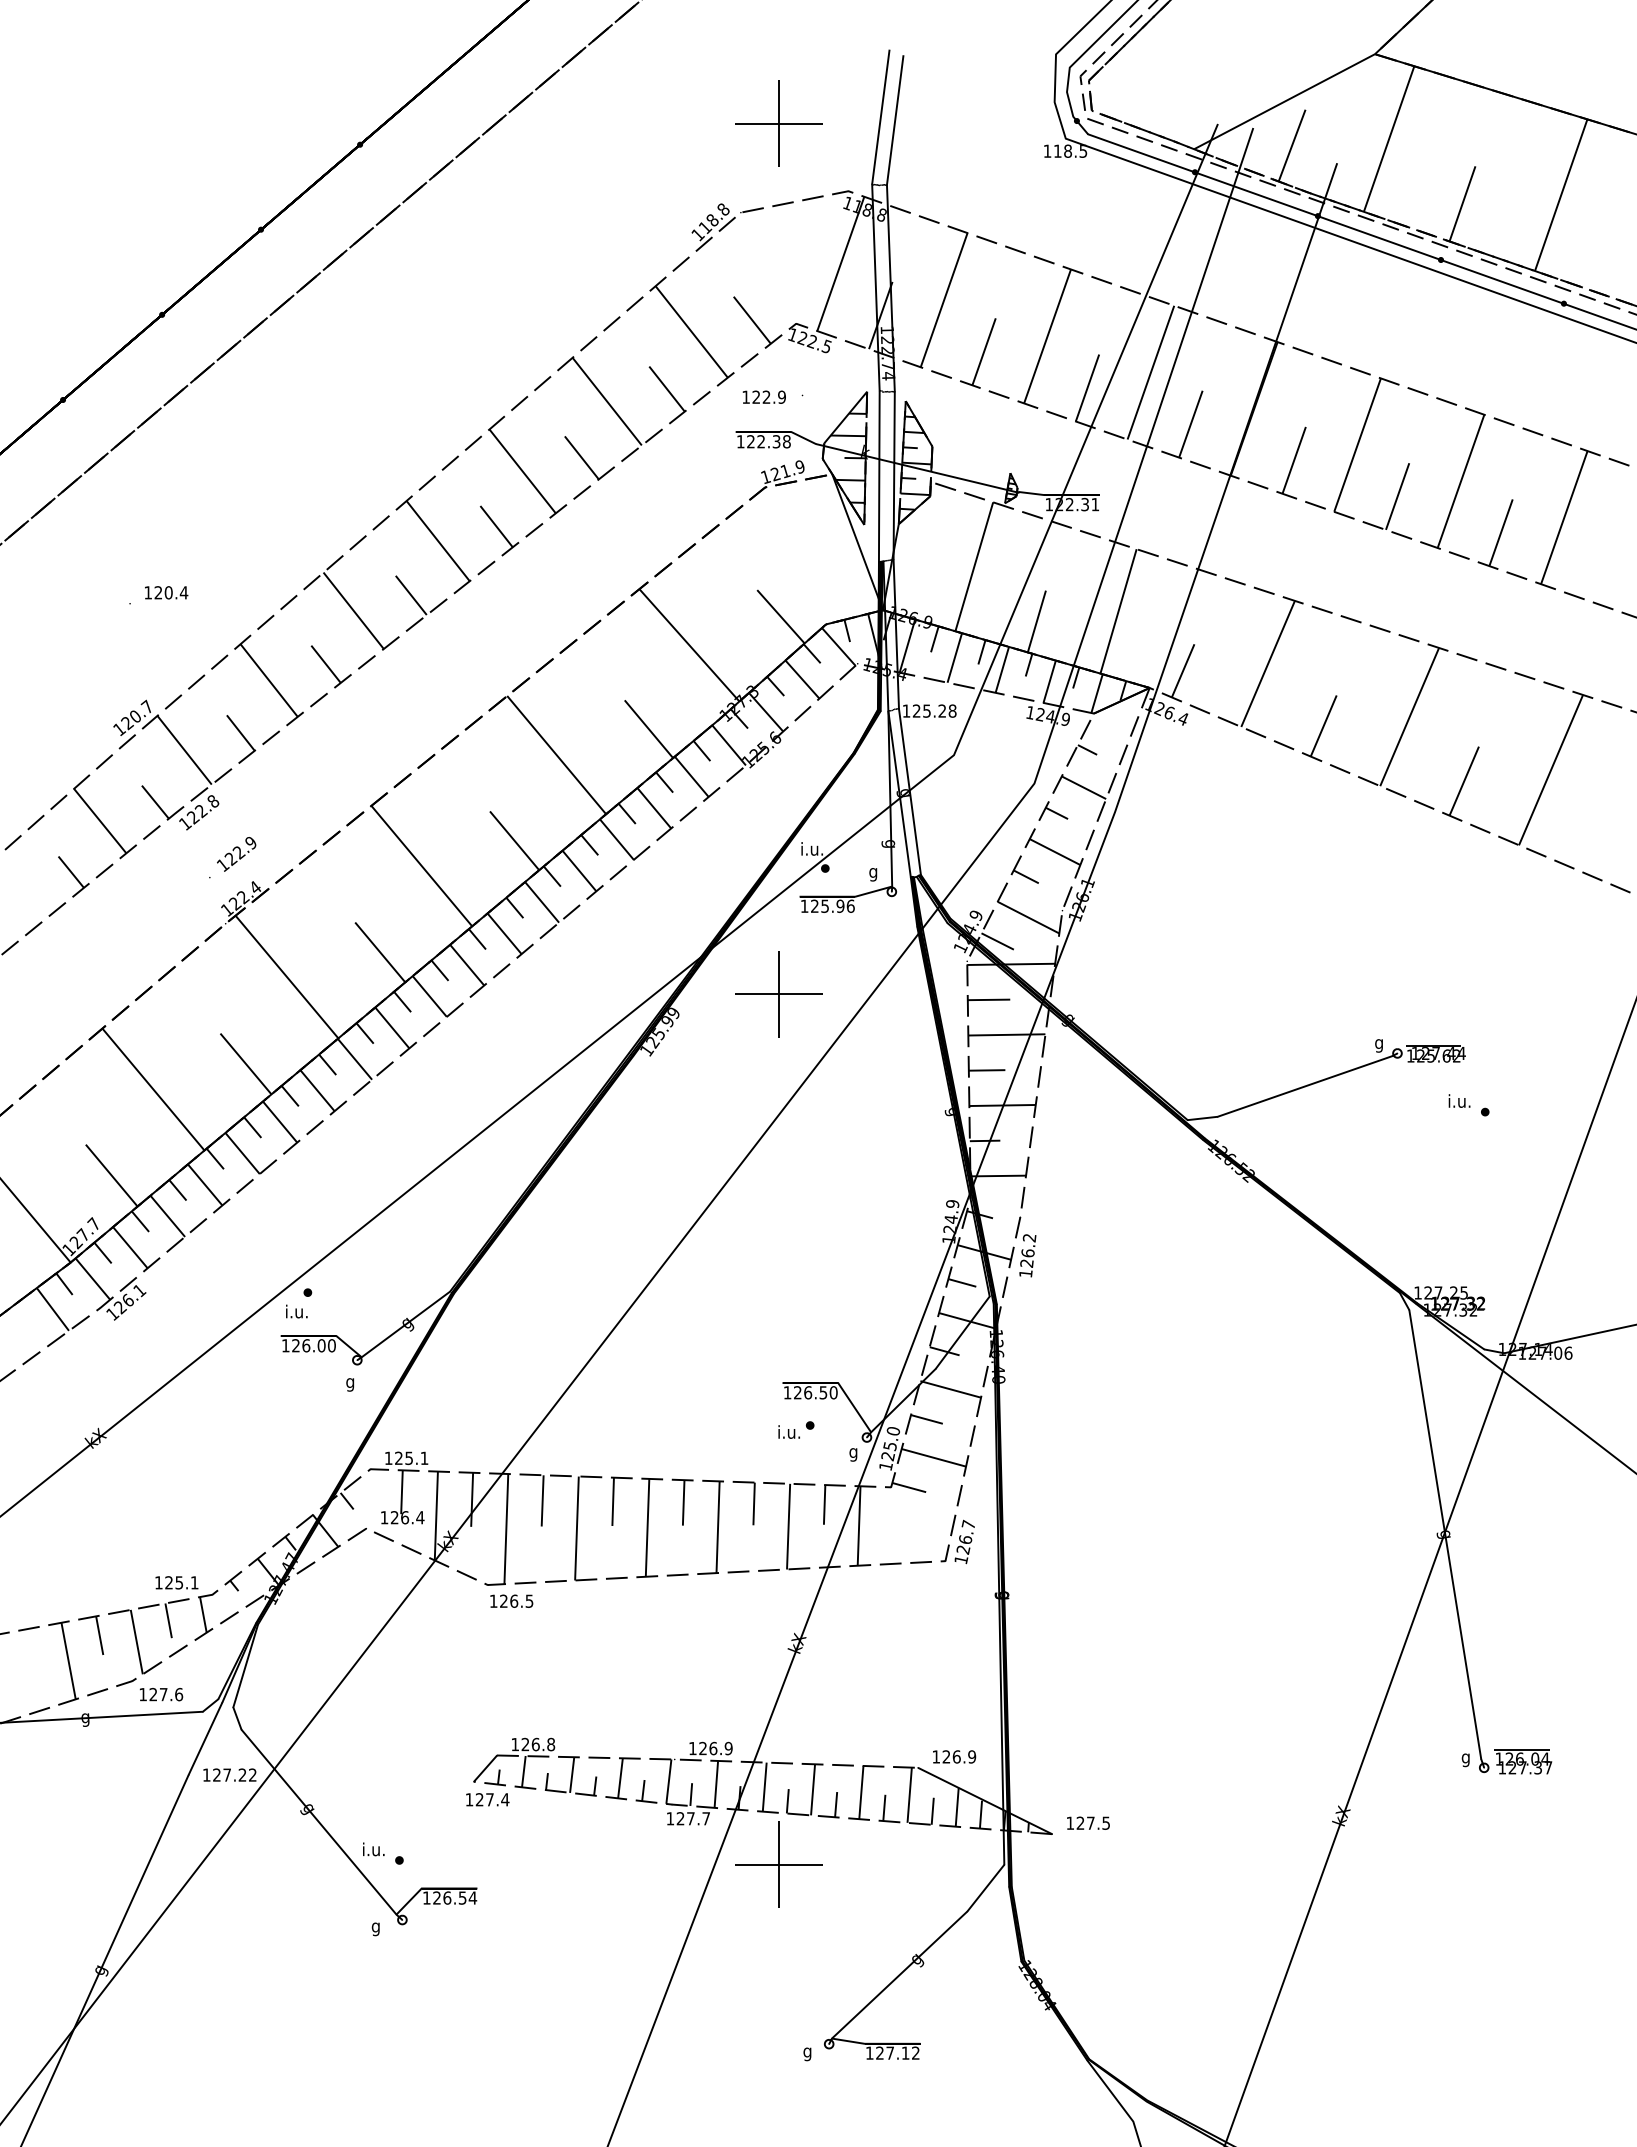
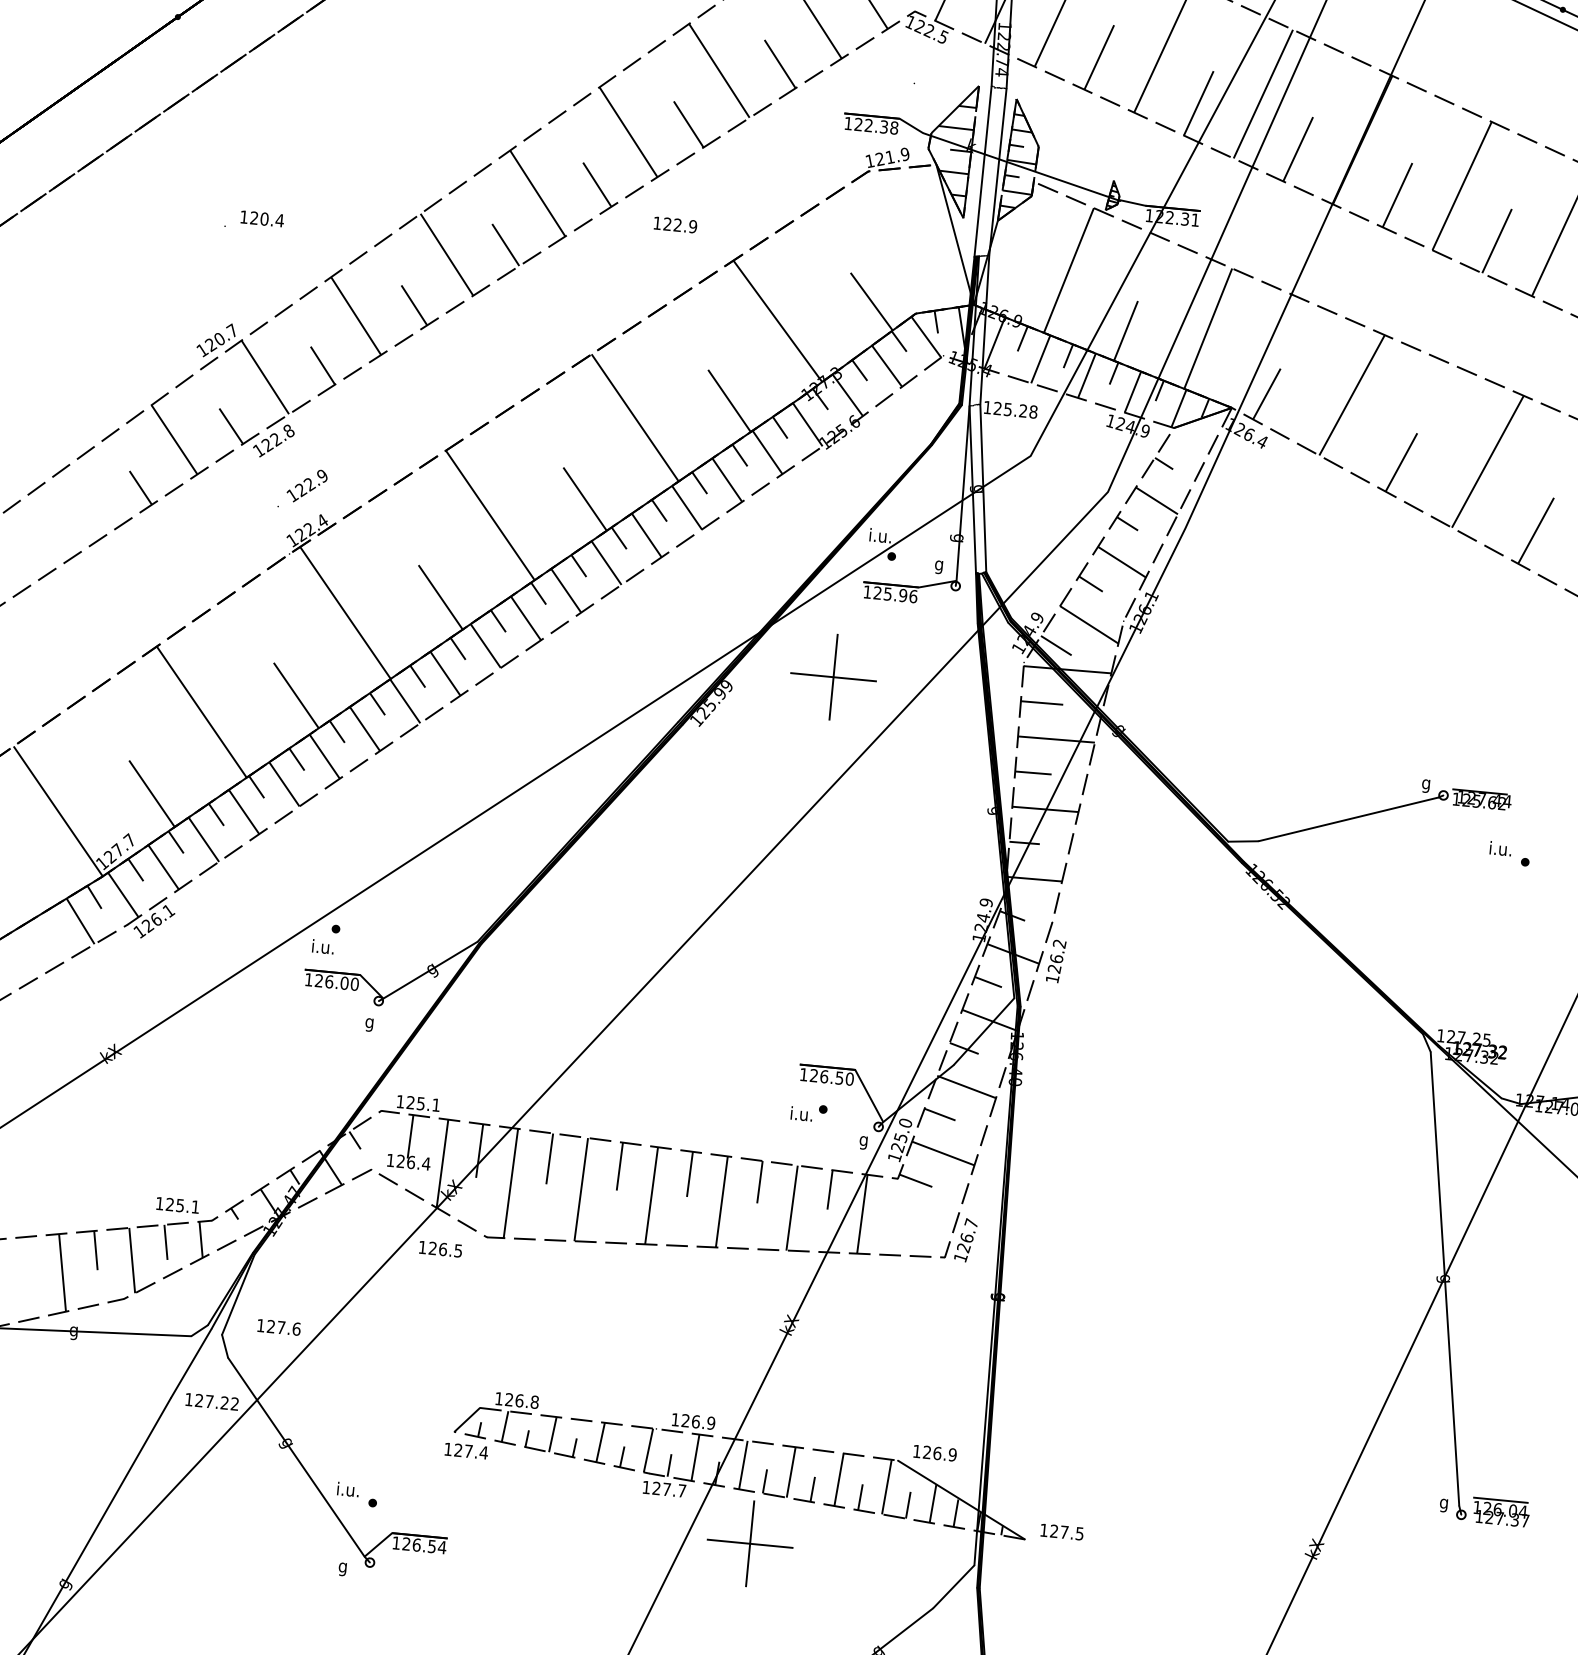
text: (763, 396) -> (674, 224), moved
text: (511, 1600) -> (440, 1248), moved
text: (161, 1694) -> (279, 1327), moved

